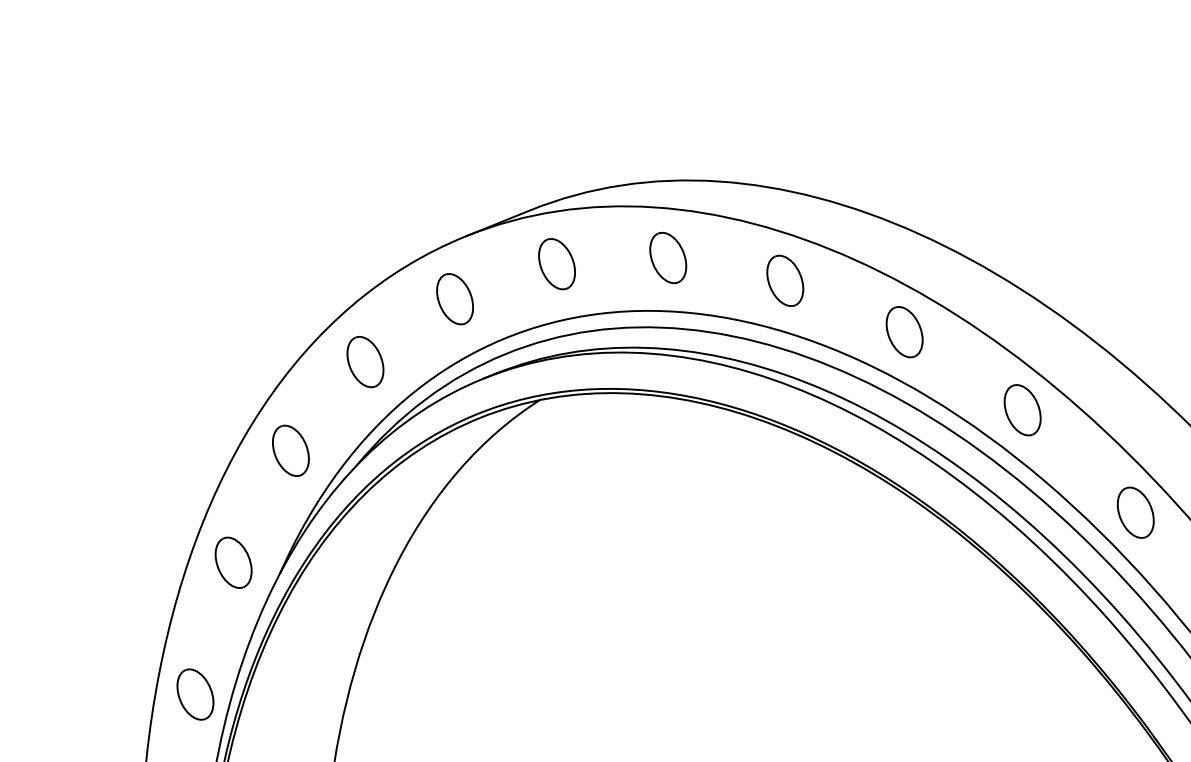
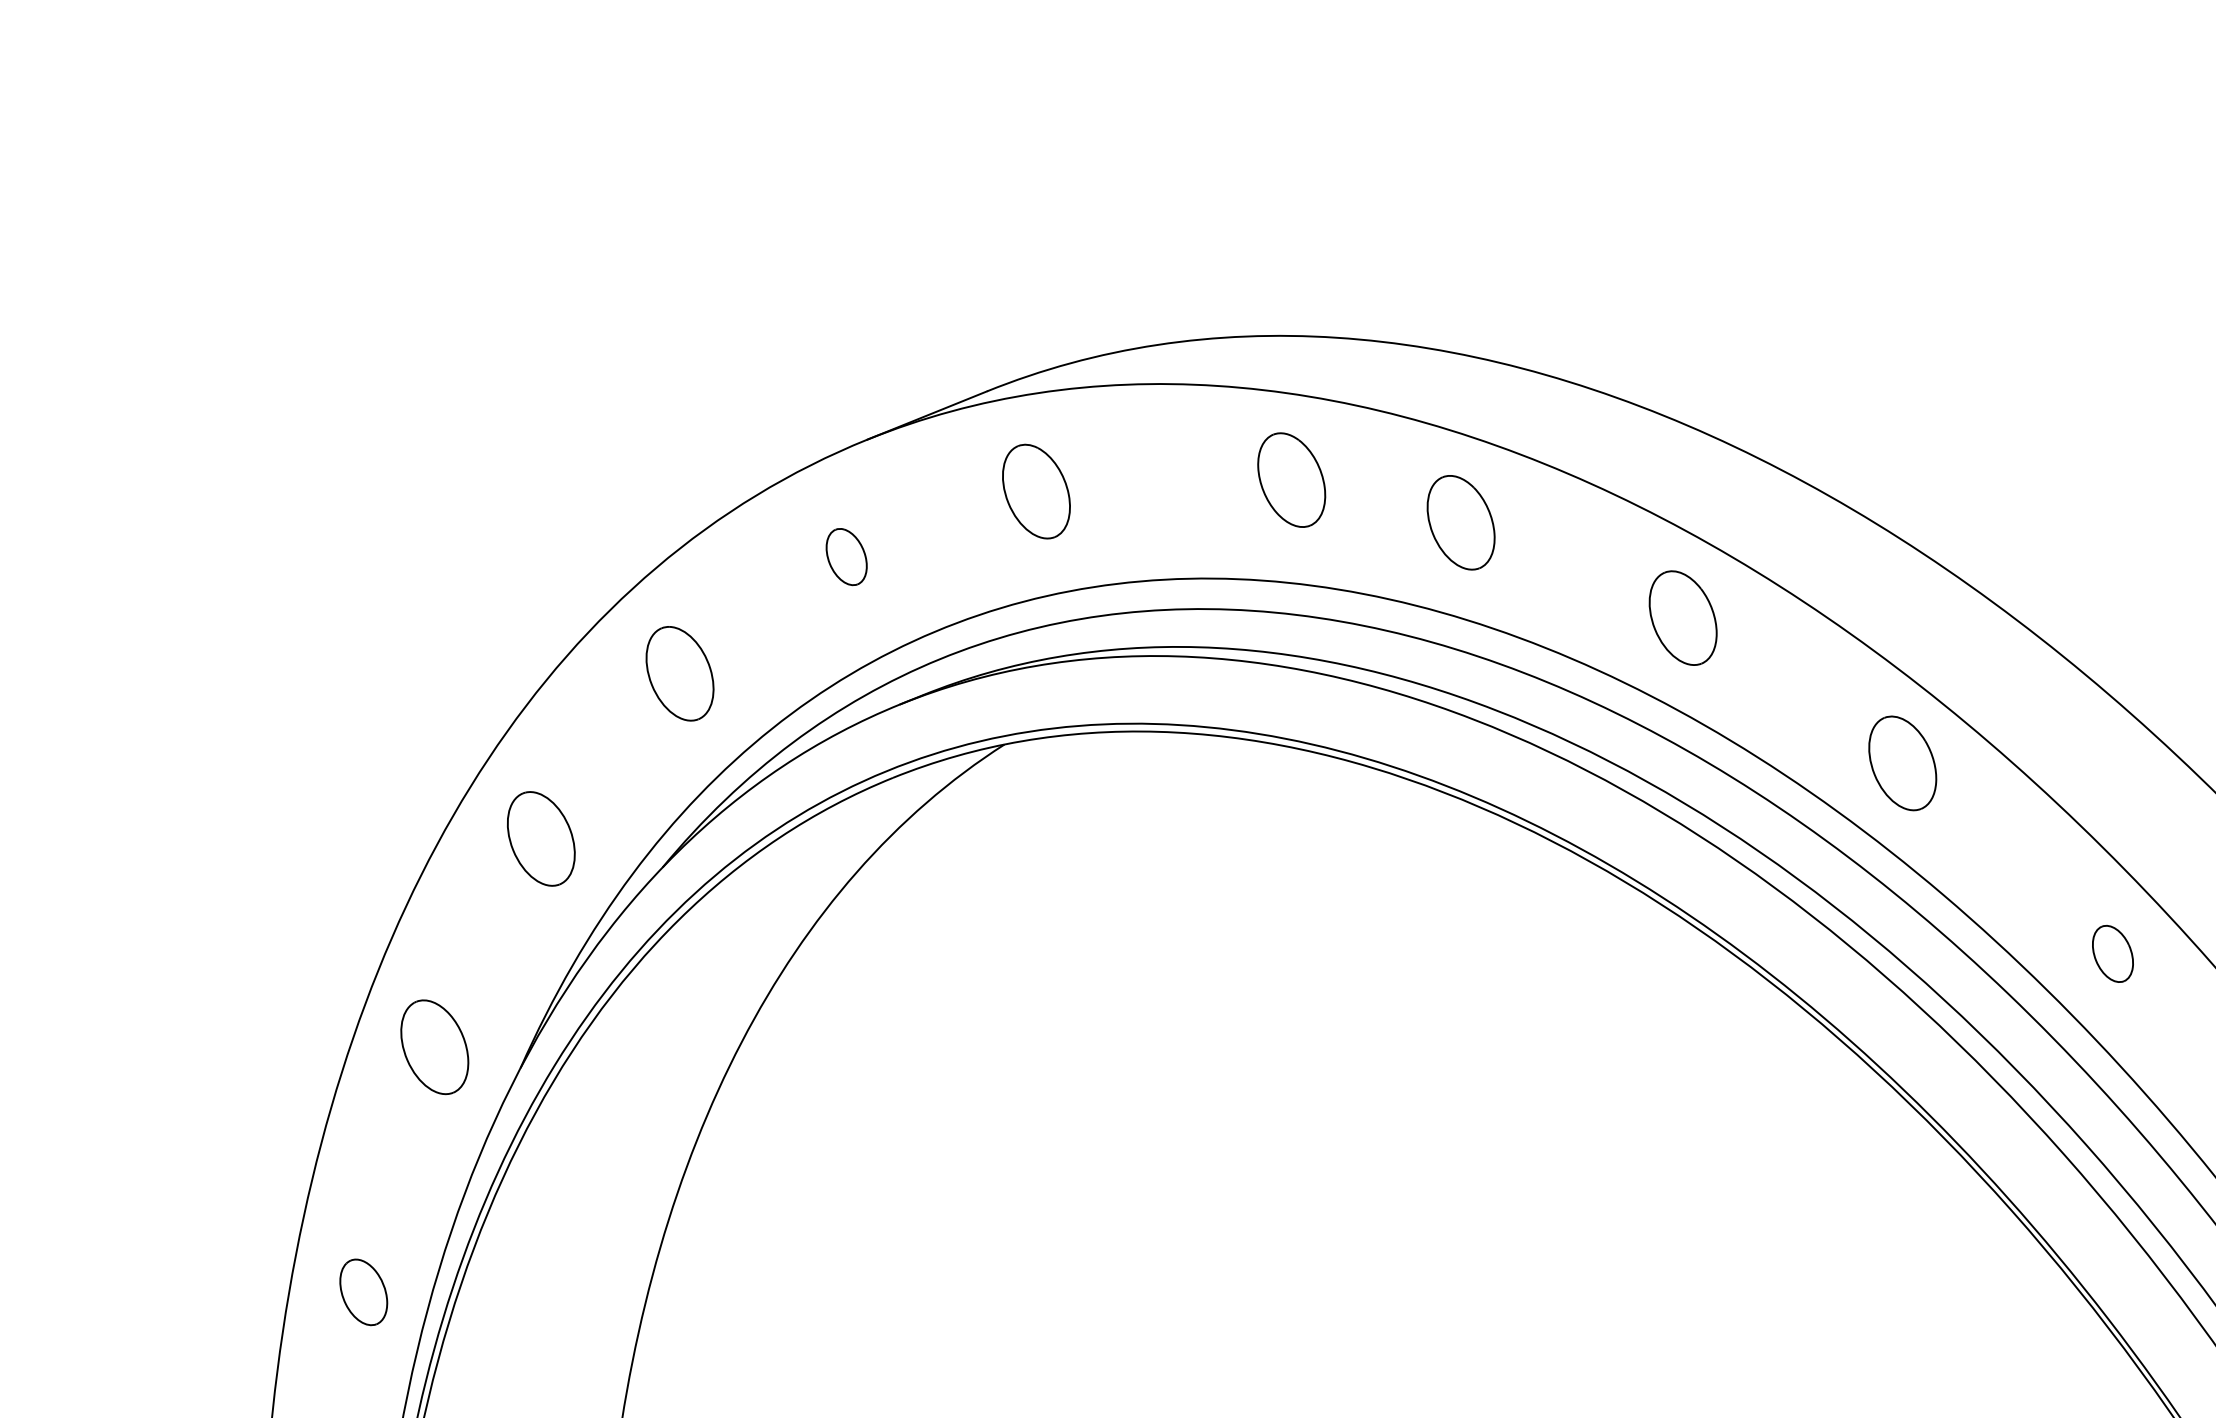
part: (668, 257) -> (1292, 479), moved
part: (454, 299) -> (845, 557), size x0.6
part: (1135, 512) -> (2112, 953), size x0.6
part: (195, 694) -> (363, 1292), size x0.7

